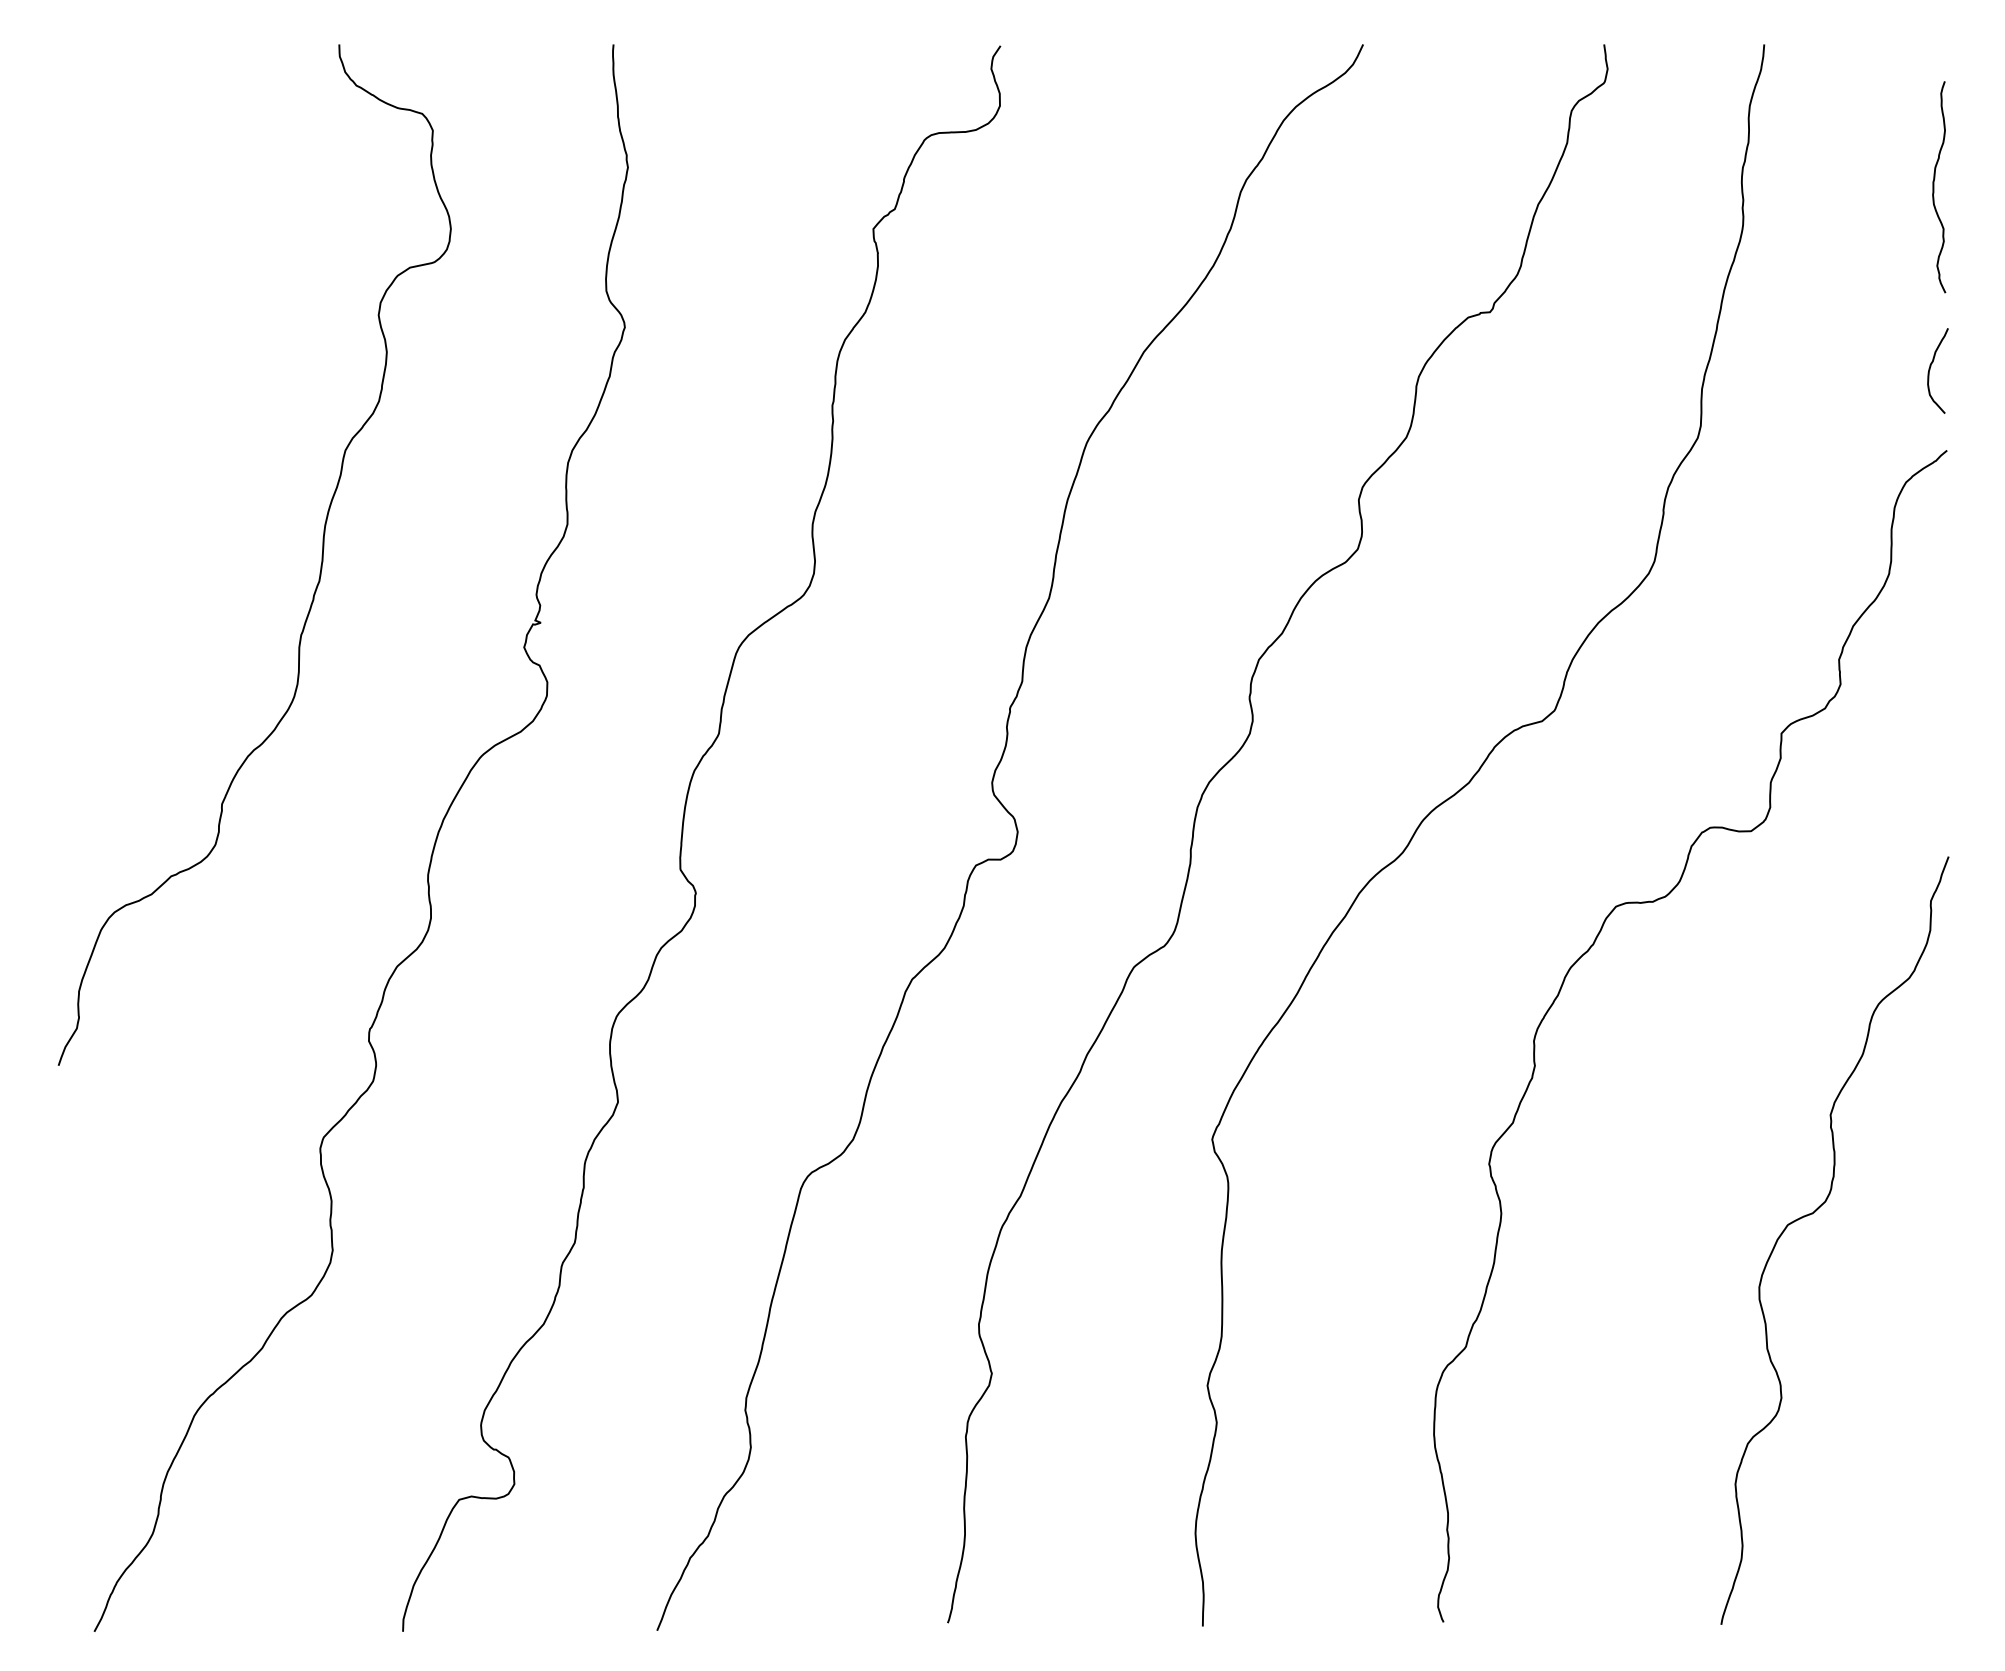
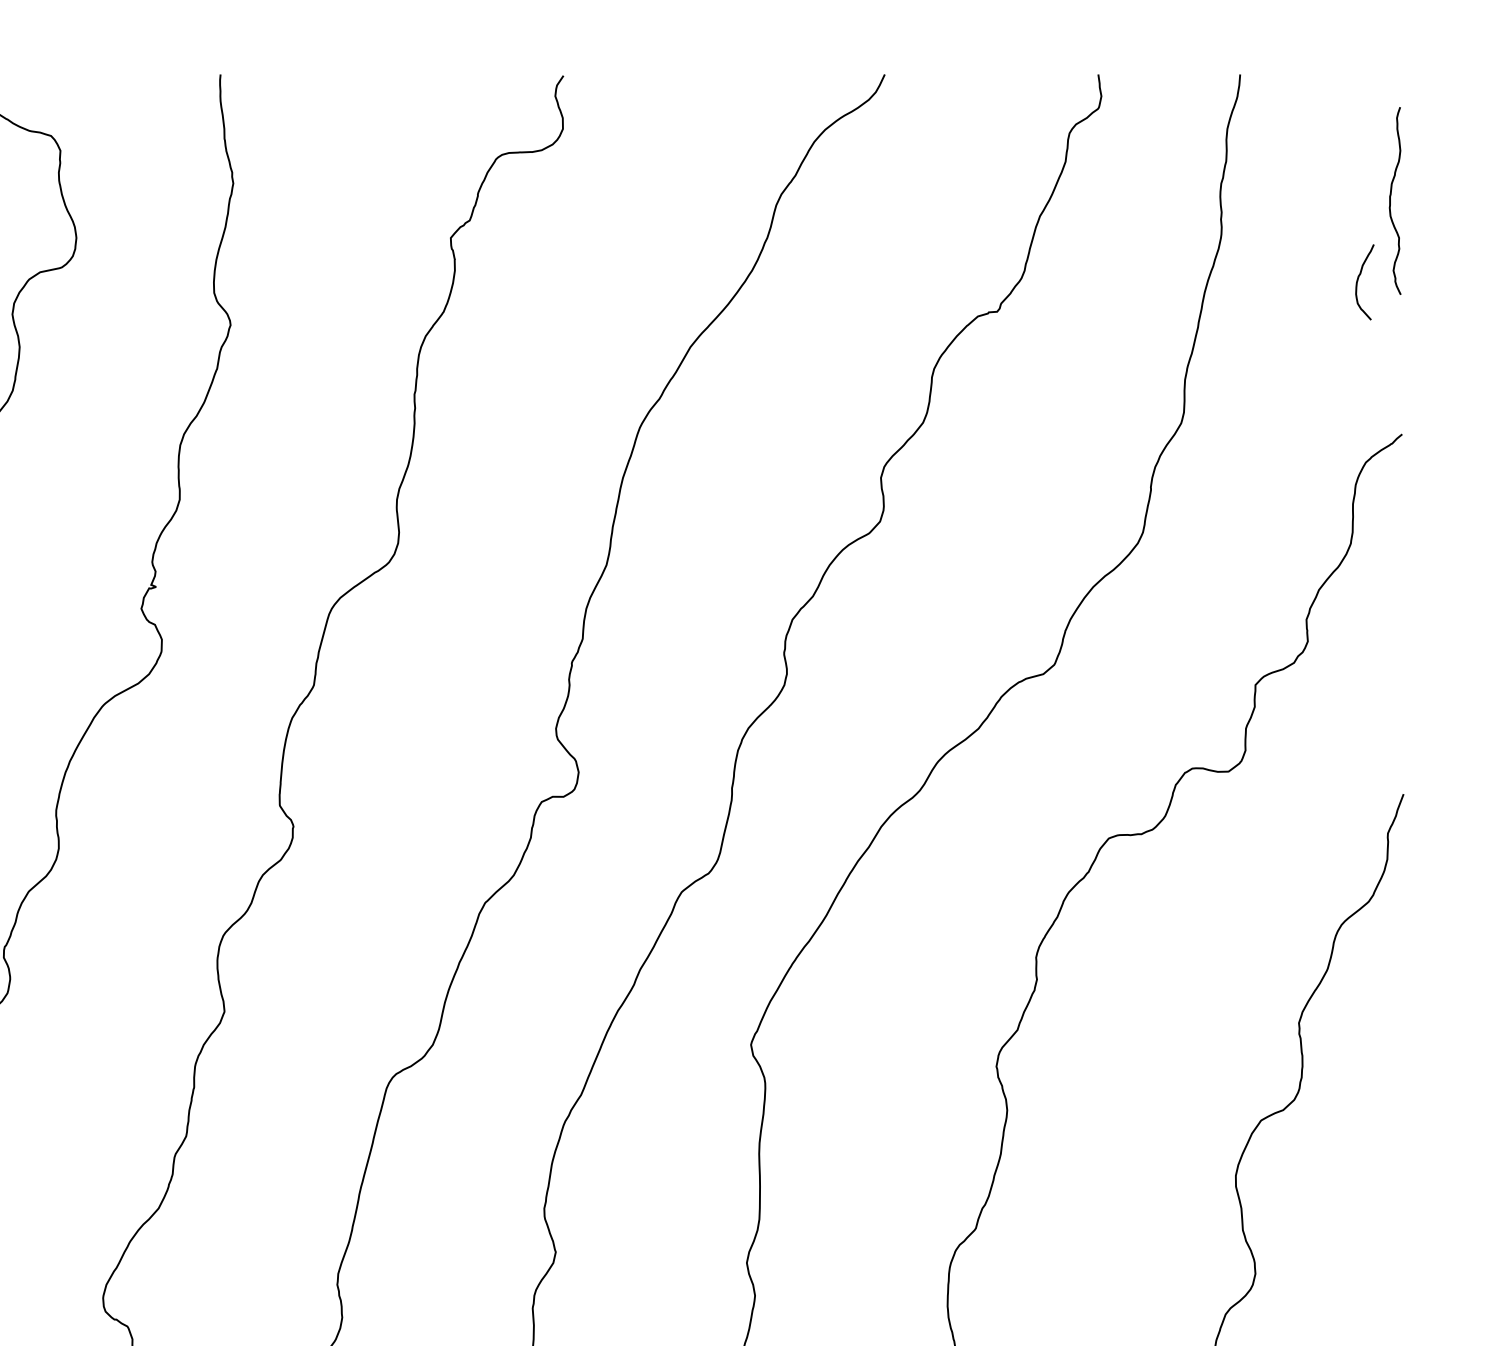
curve: (1930, 370) -> (1358, 281), moved

